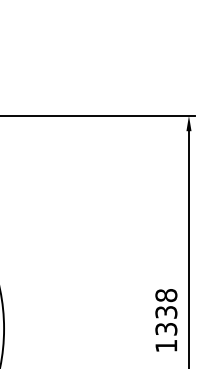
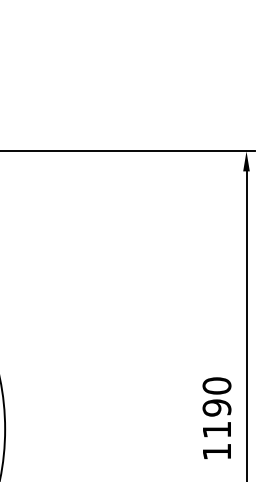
text: (165, 312) -> (216, 407), 1338 -> 1190

